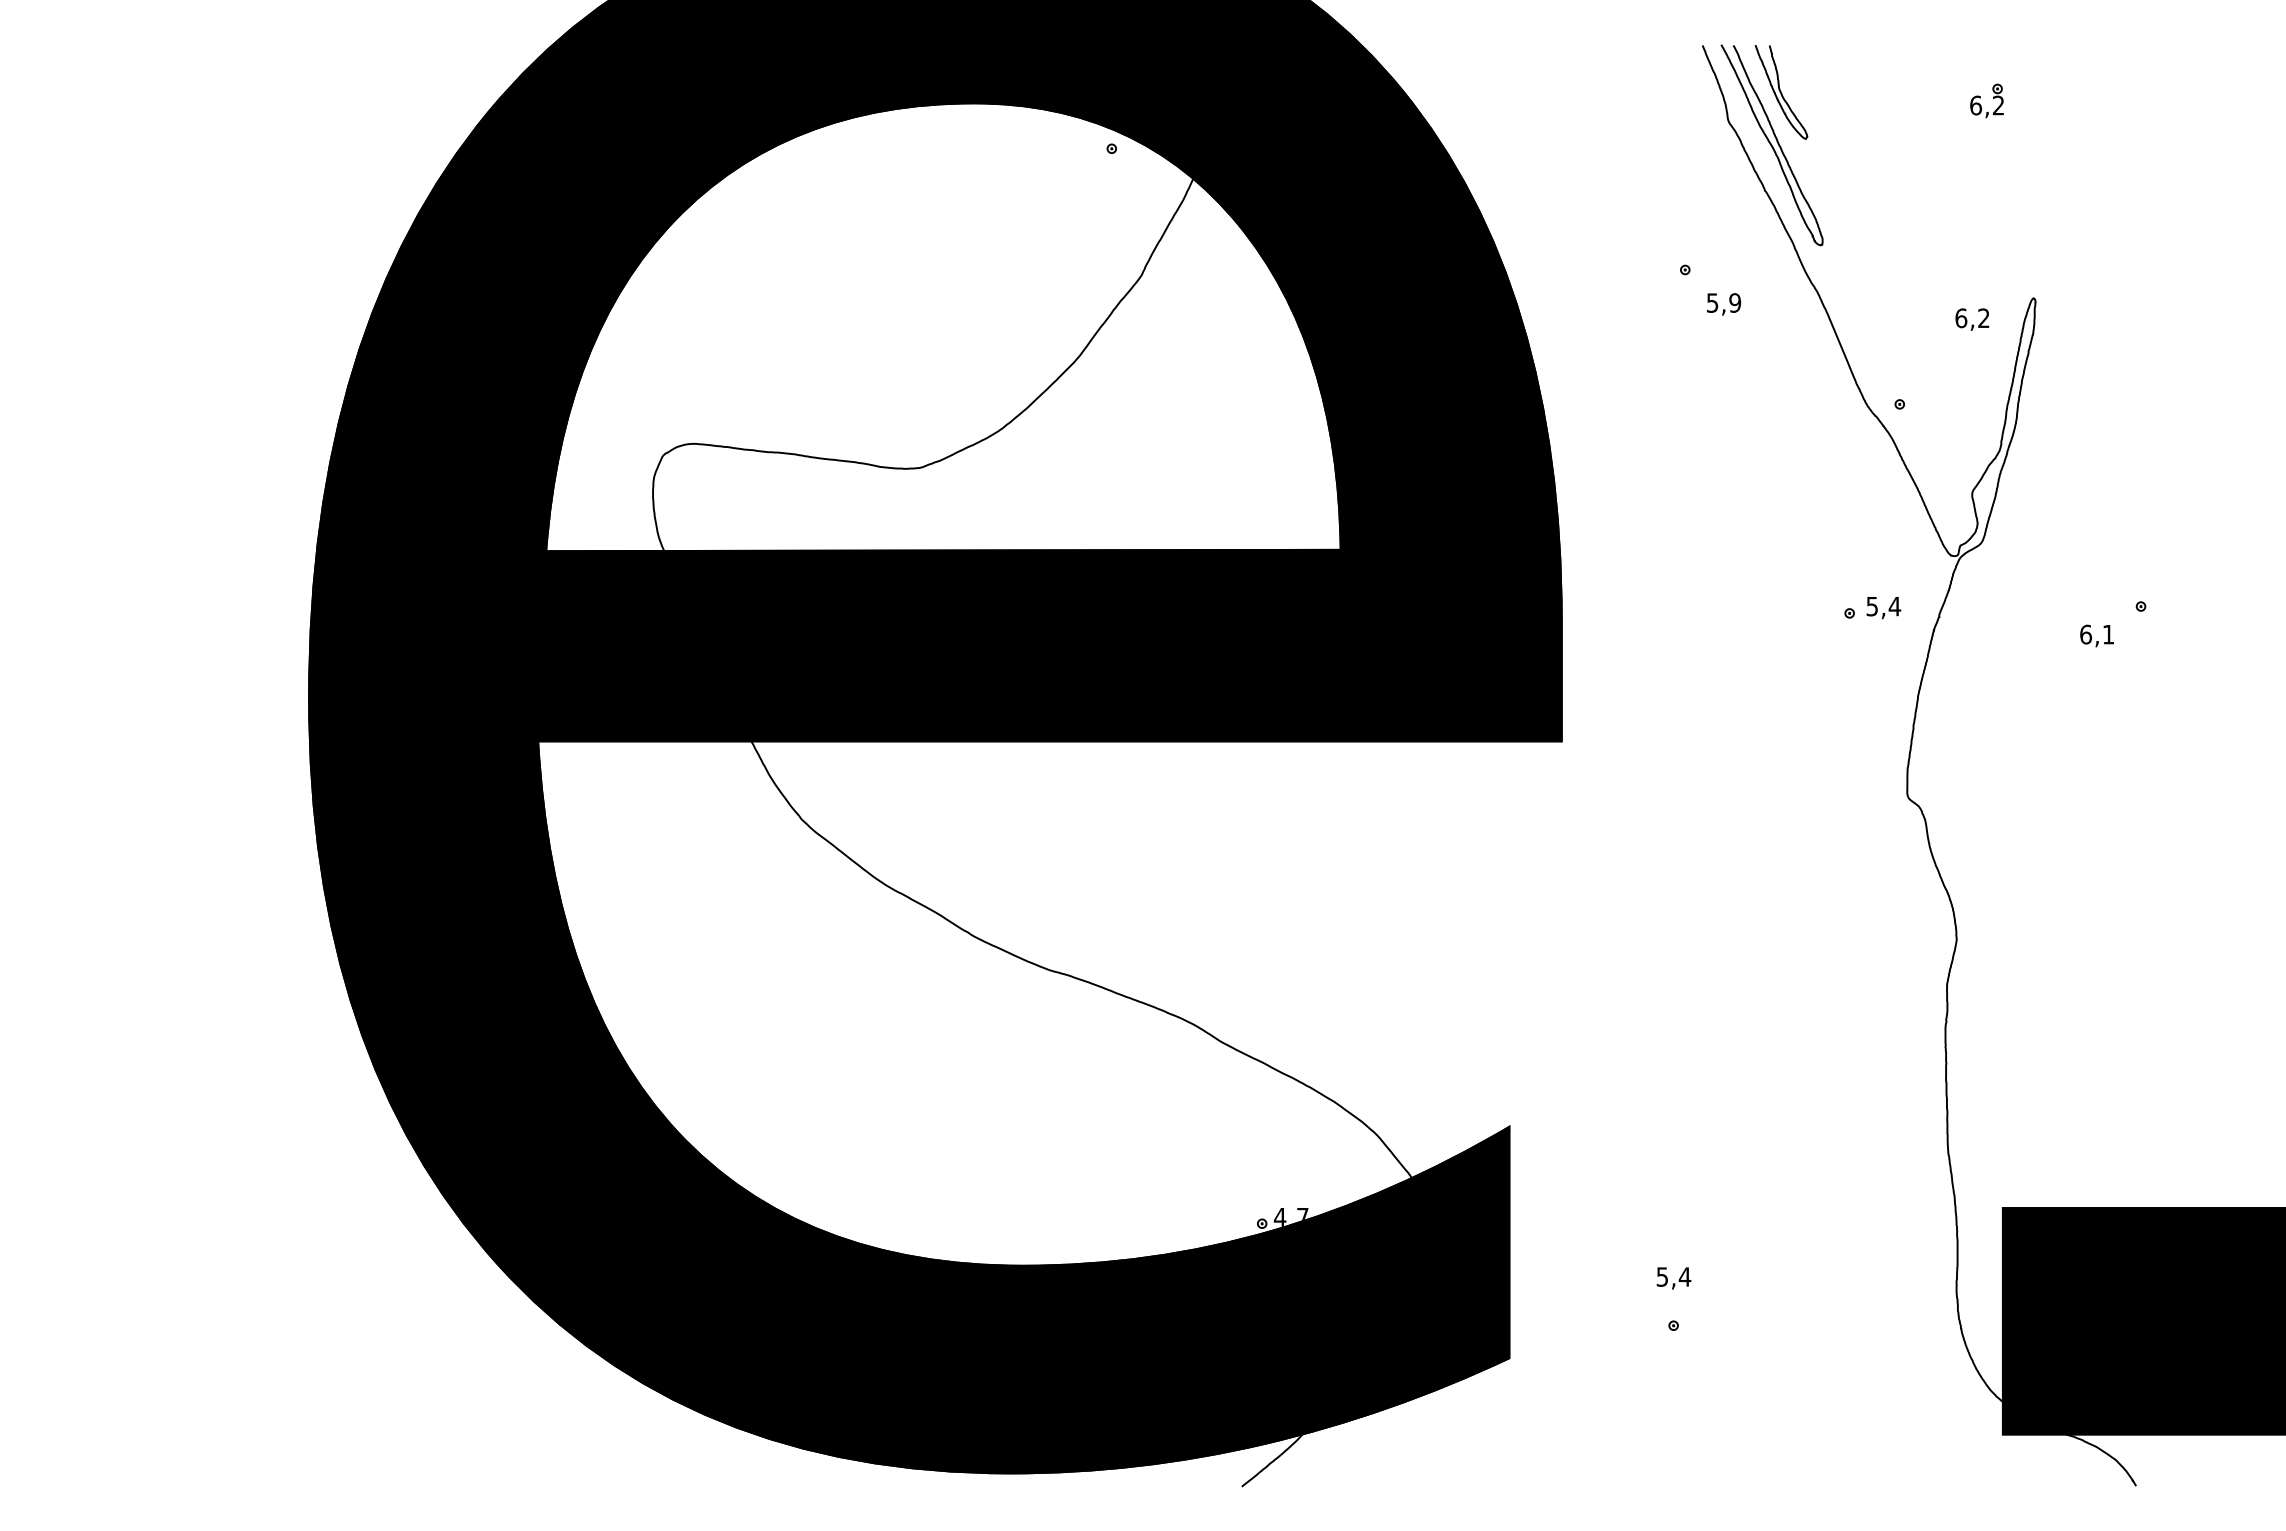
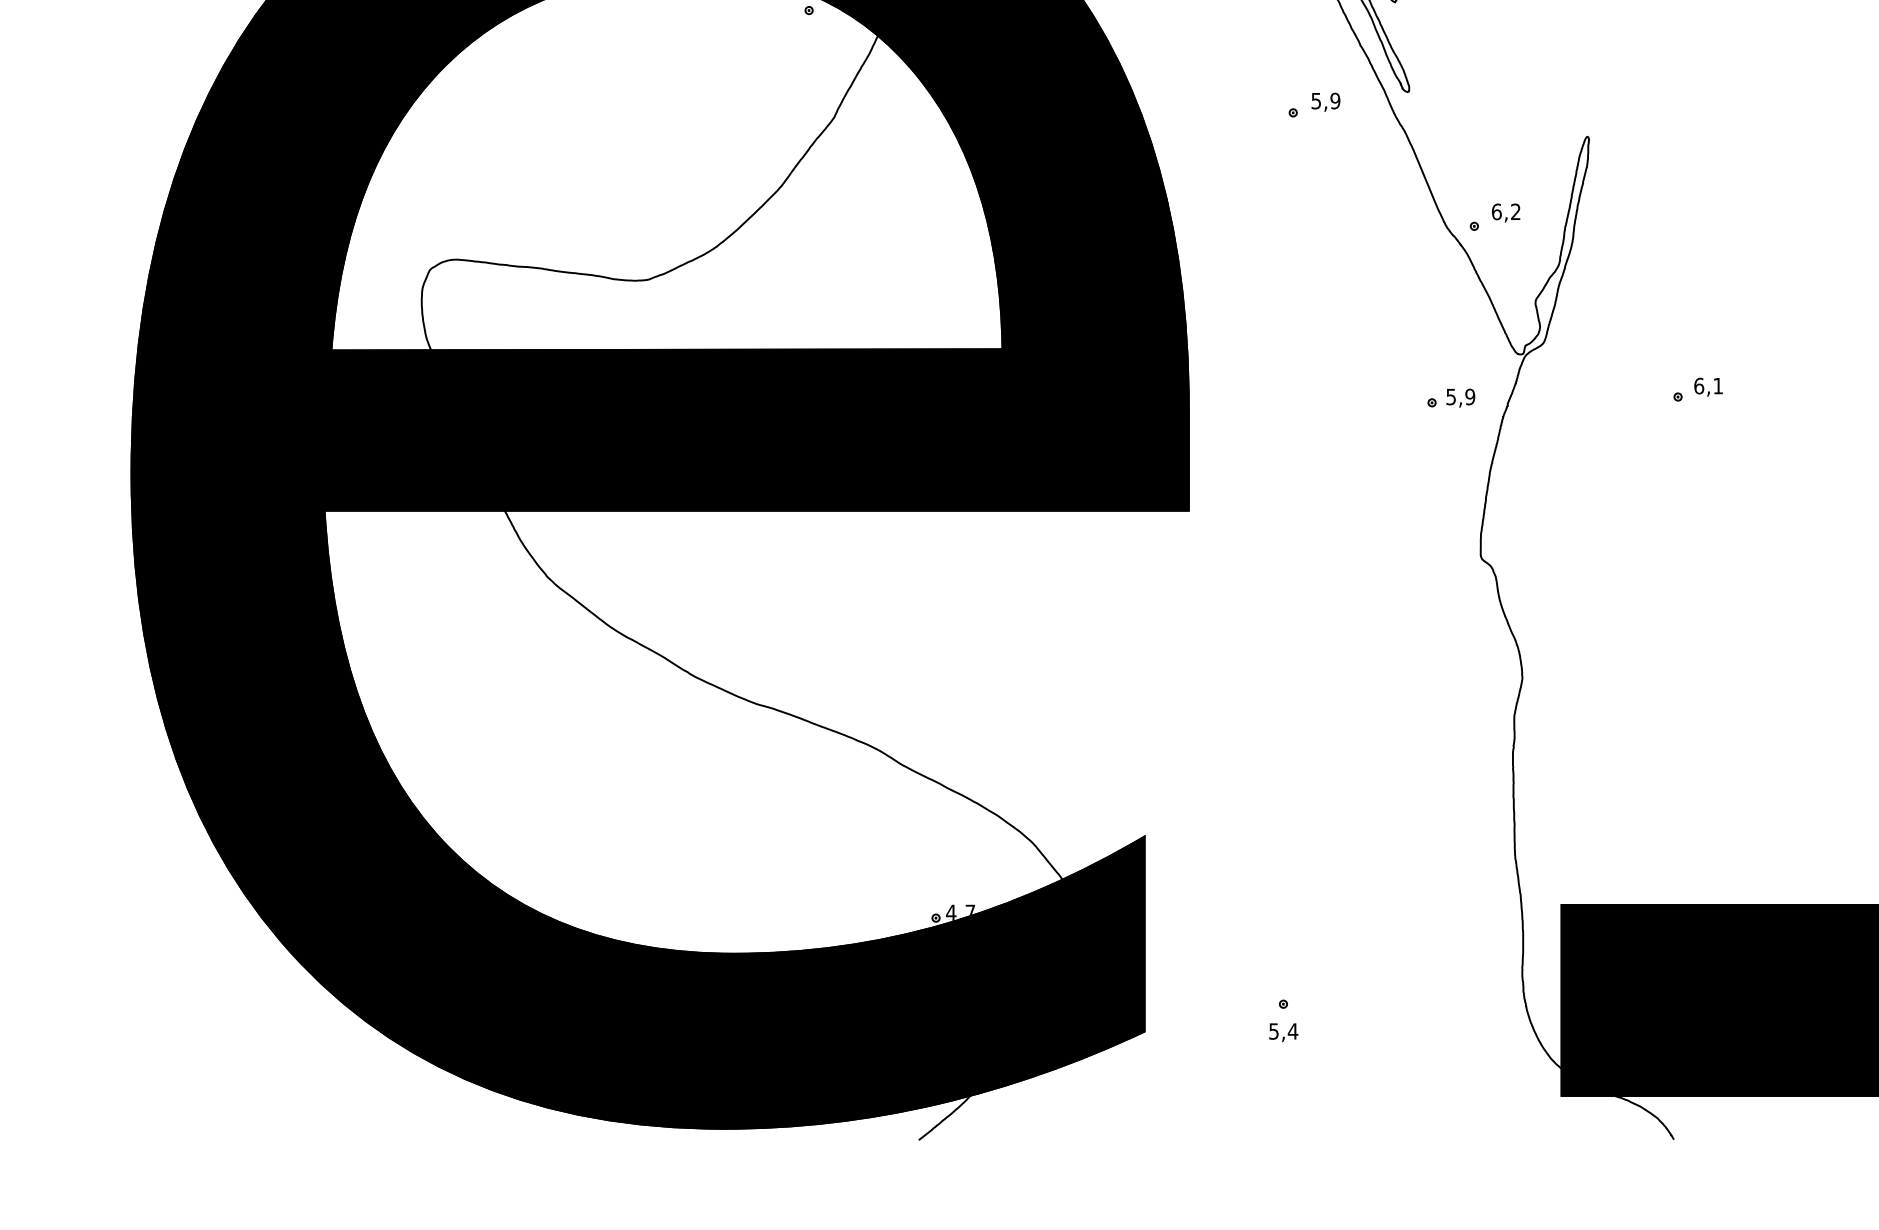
text: (1724, 304) -> (1326, 102), moved
text: (1972, 319) -> (1506, 212), moved
text: (1894, 606) -> (1469, 396), 5,4 -> 5,9
text: (2096, 635) -> (1708, 386), moved
text: (1673, 1278) -> (1283, 1032), moved

